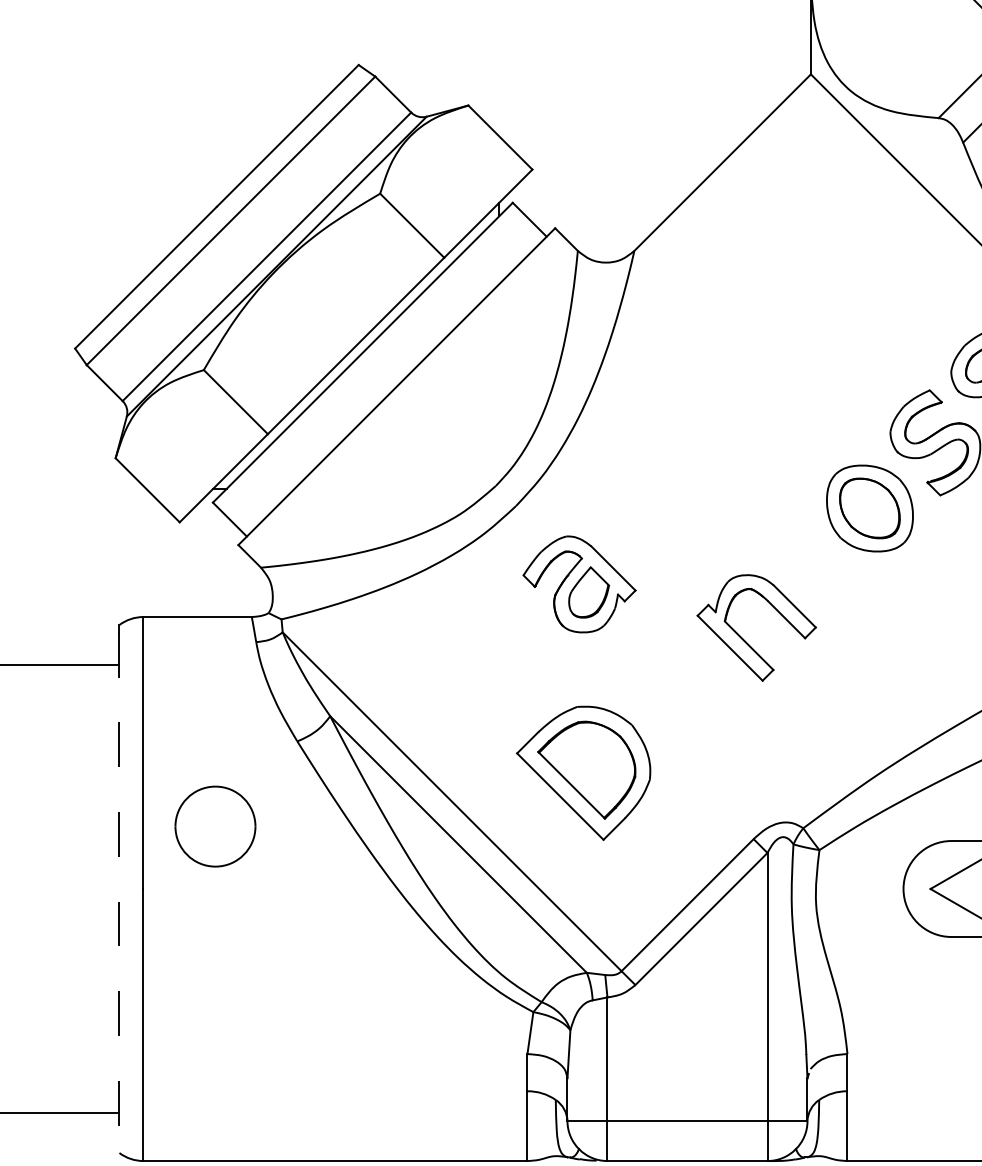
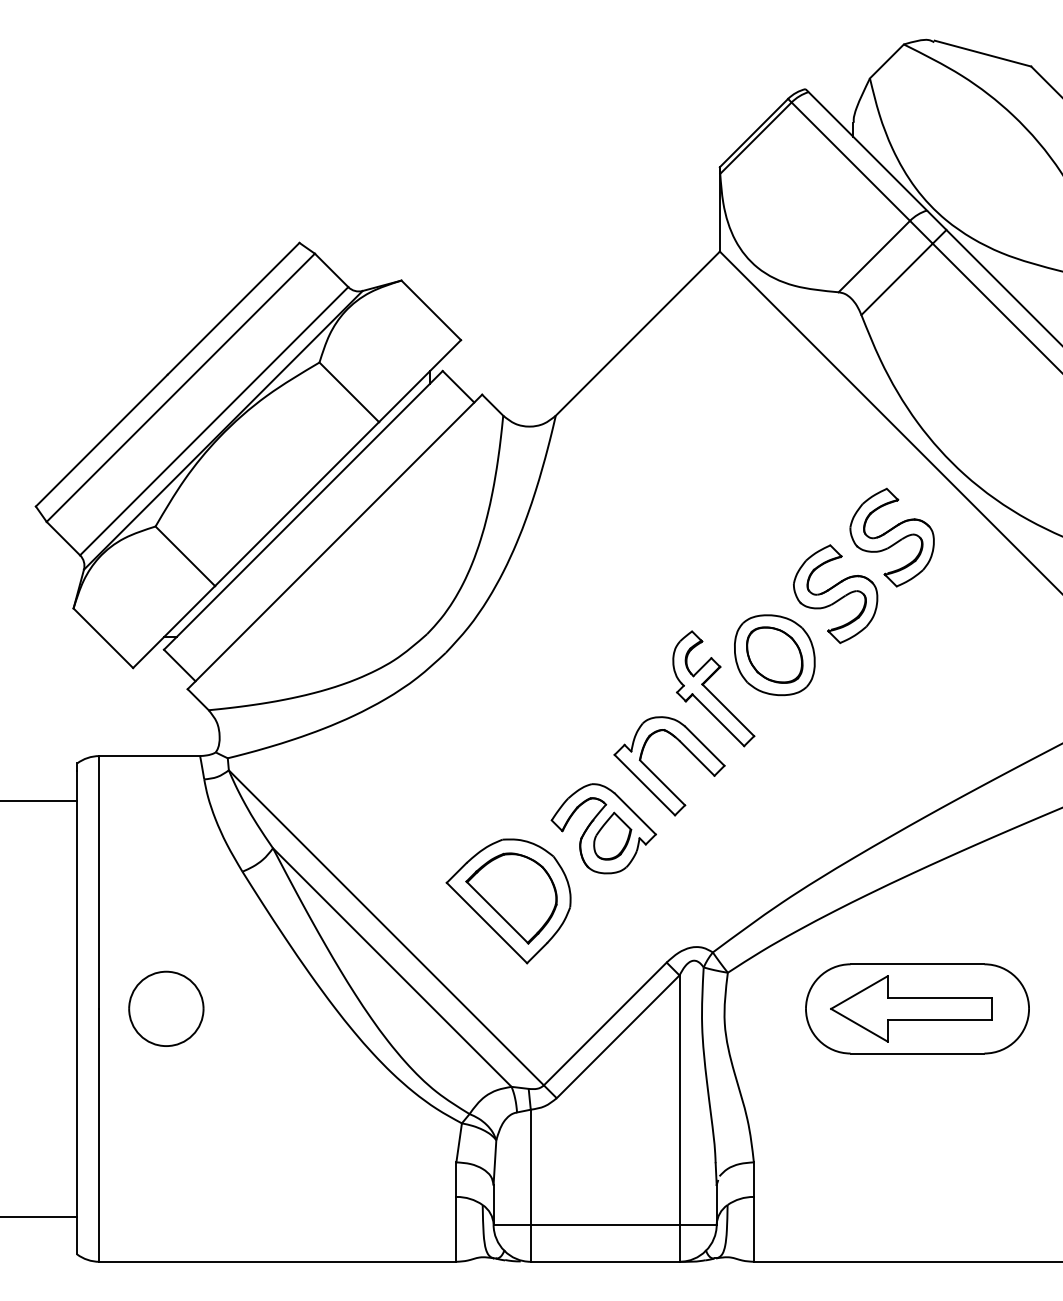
part: (804, 544) -> (713, 688), added
part: (579, 584) -> (603, 828), moved
part: (215, 826) -> (166, 1008), moved
line: (119, 892) -> (77, 1012), dashed -> solid

